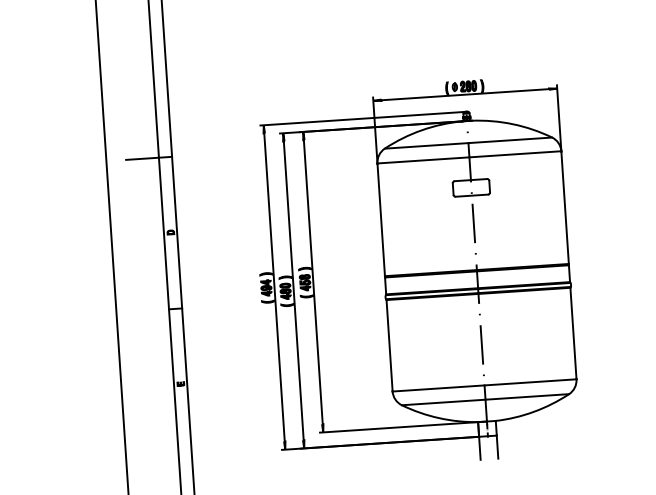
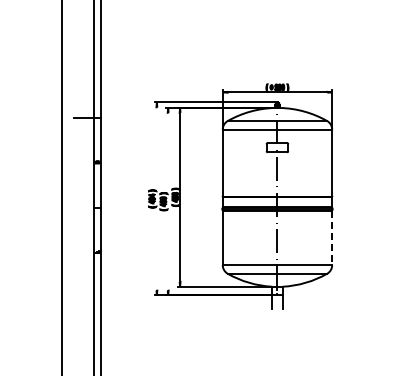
line: (273, 286) -> (156, 198), removed
line: (294, 290) -> (168, 201), removed
line: (574, 334) -> (332, 238), solid -> dashed

